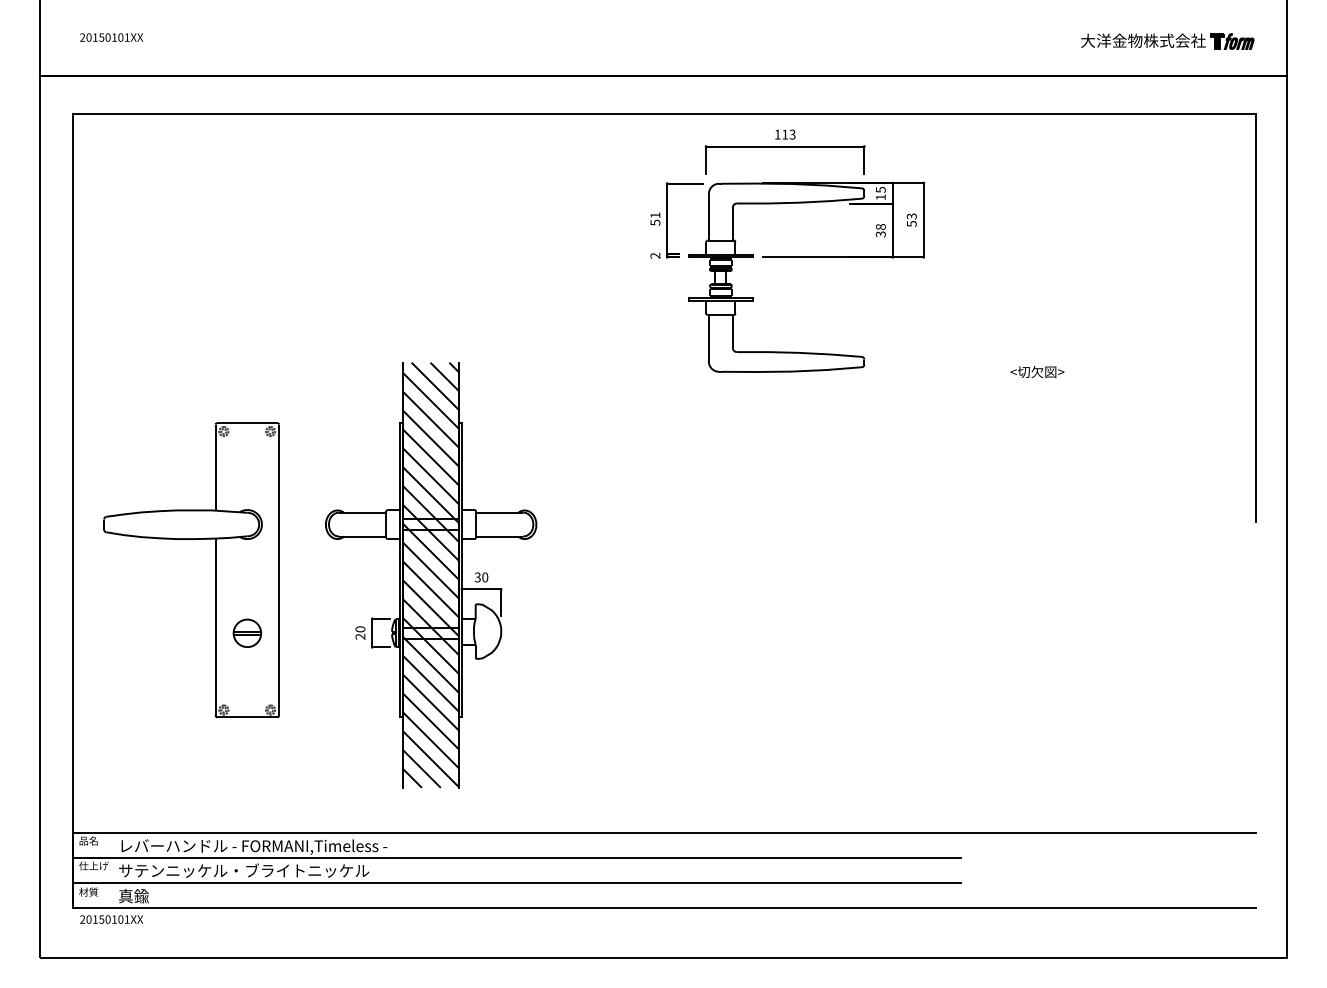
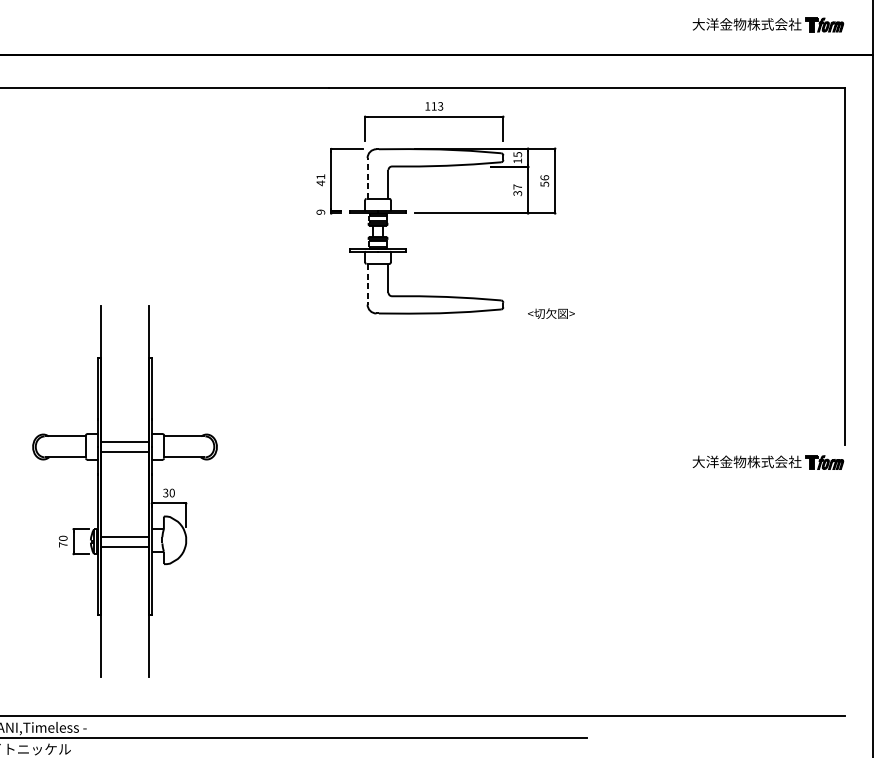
line: (708, 216) -> (367, 177), solid -> dashed
text: (911, 216) -> (544, 177), 53 -> 56
text: (655, 222) -> (320, 183), 51 -> 41
text: (880, 226) -> (517, 186), 38 -> 37
text: (655, 255) -> (320, 211), 2 -> 9
line: (708, 338) -> (367, 284), solid -> dashed
text: (1037, 371) -> (551, 313), moved
part: (1167, 542) -> (768, 462), added
hatch: (431, 574) -> (125, 490), removed
text: (360, 636) -> (63, 544), 20 -> 70

